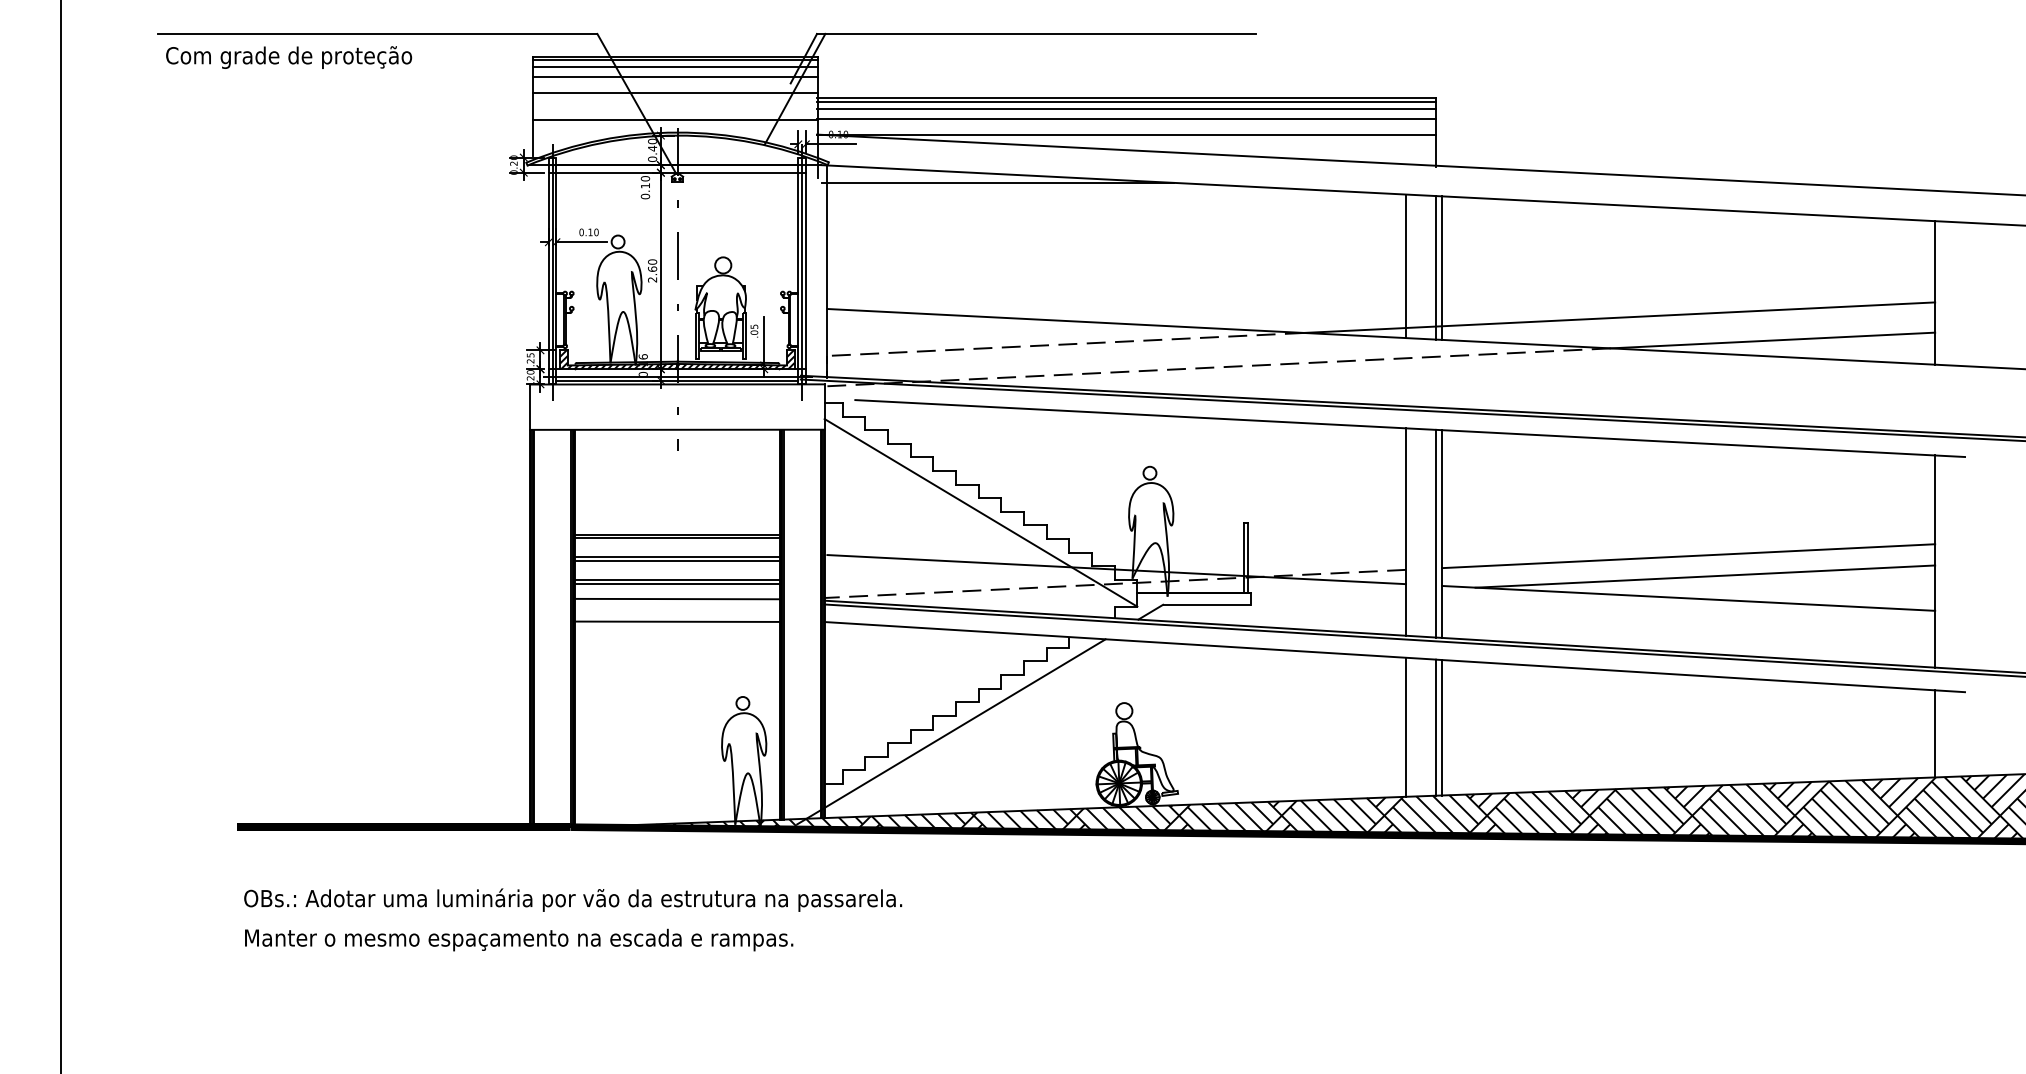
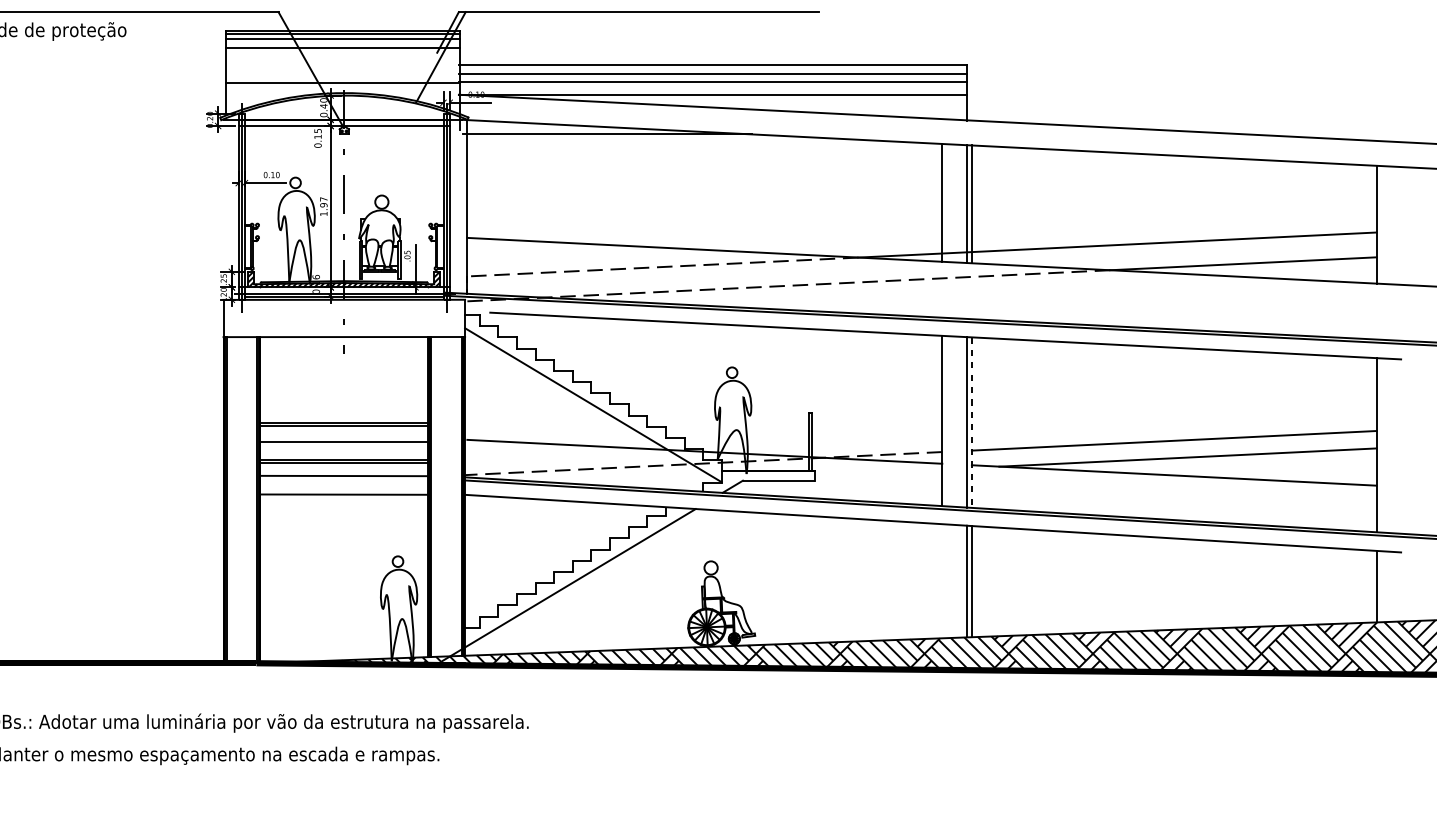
line: (675, 93) -> (342, 61), removed
line: (1126, 102) -> (712, 68), removed
text: (645, 178) -> (318, 130), 0.10 -> 0.15
text: (652, 270) -> (323, 206), 2.60 -> 1.97
line: (1442, 534) -> (972, 423), solid -> dashed
line: (677, 561) -> (344, 445), removed
line: (1406, 726) -> (942, 580), removed

